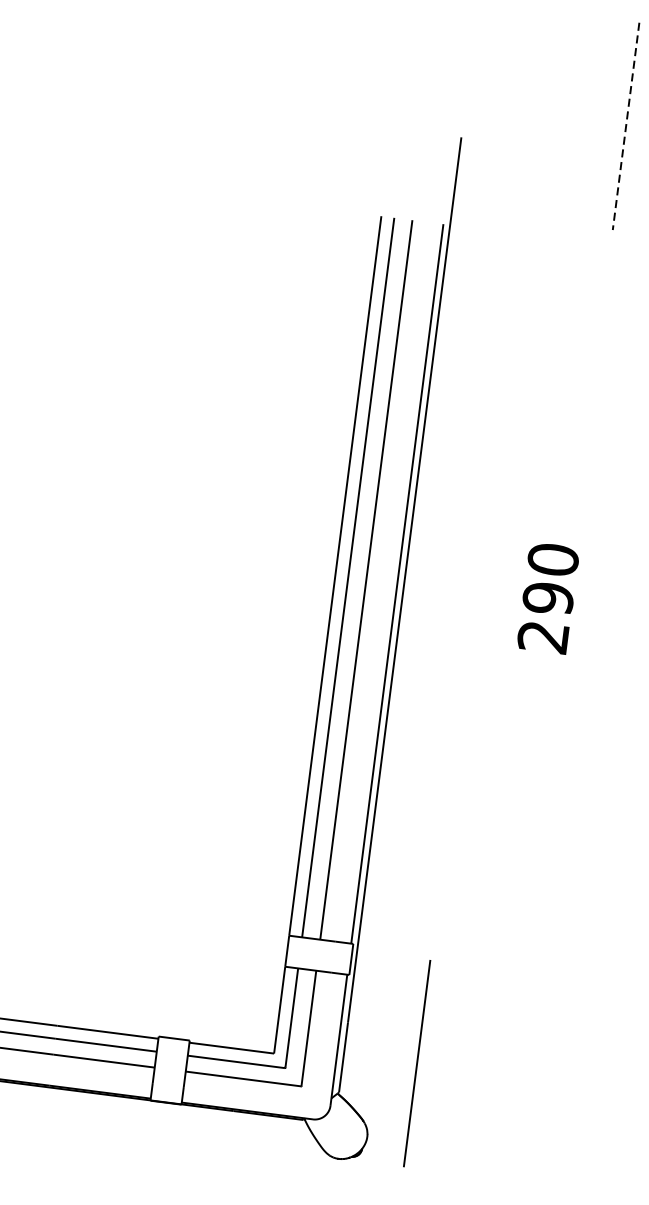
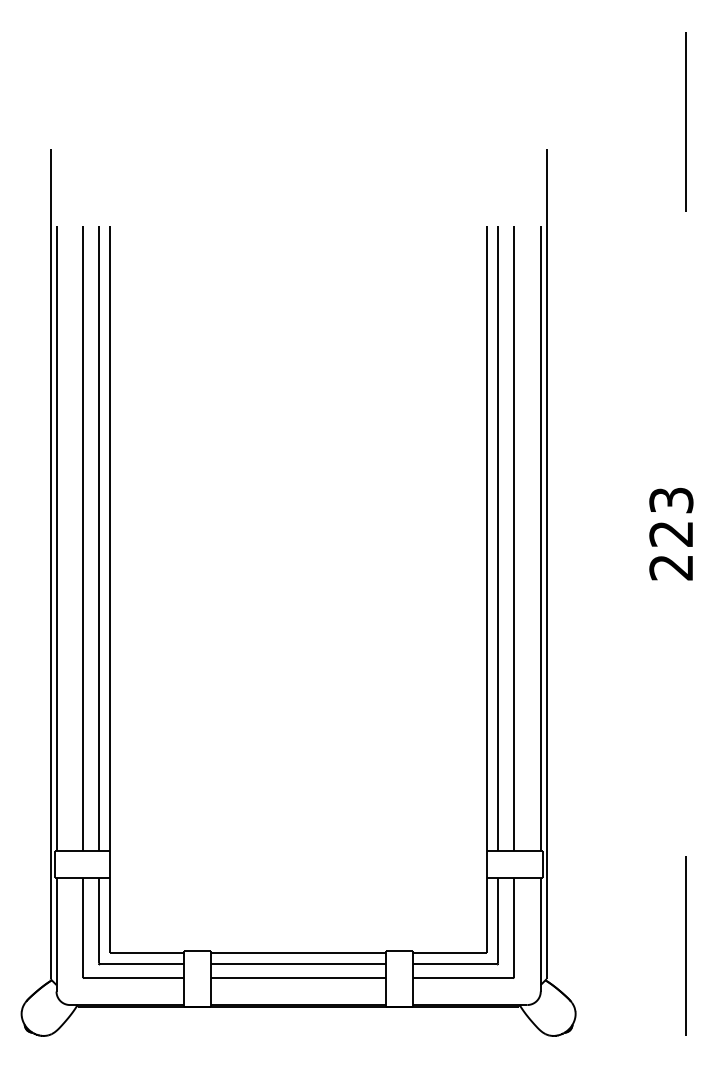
line: (626, 126) -> (686, 122), dashed -> solid
text: (550, 579) -> (671, 517), 290 -> 223
line: (416, 1063) -> (685, 945), moved

